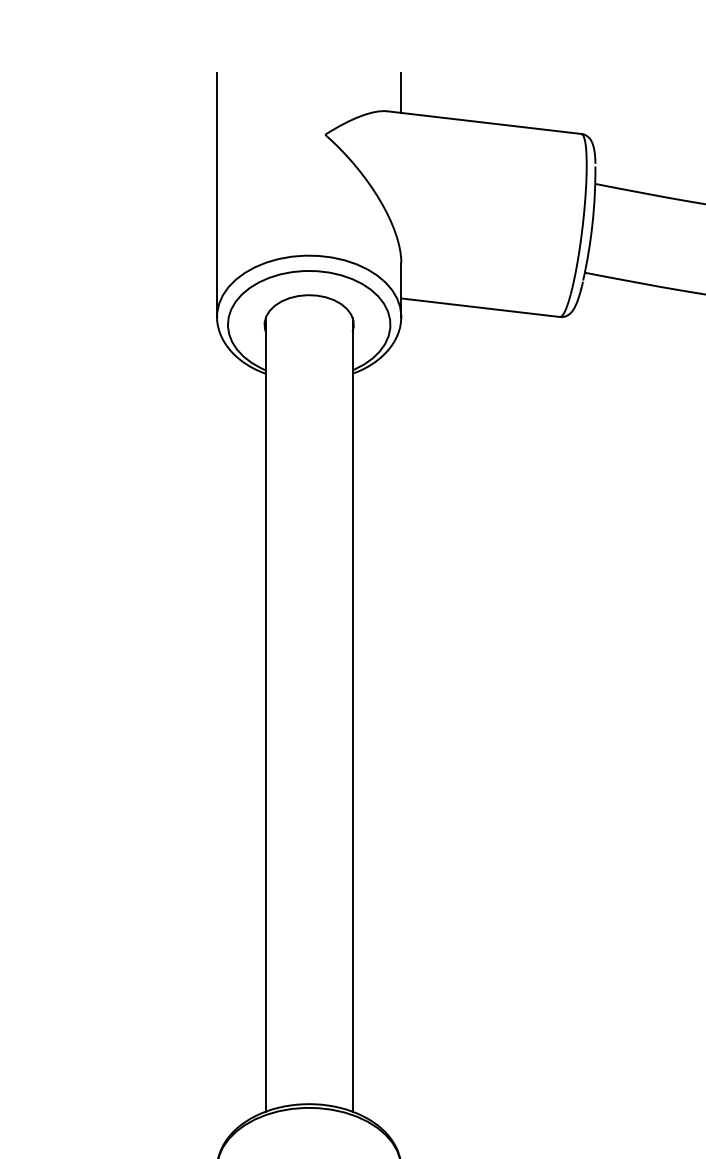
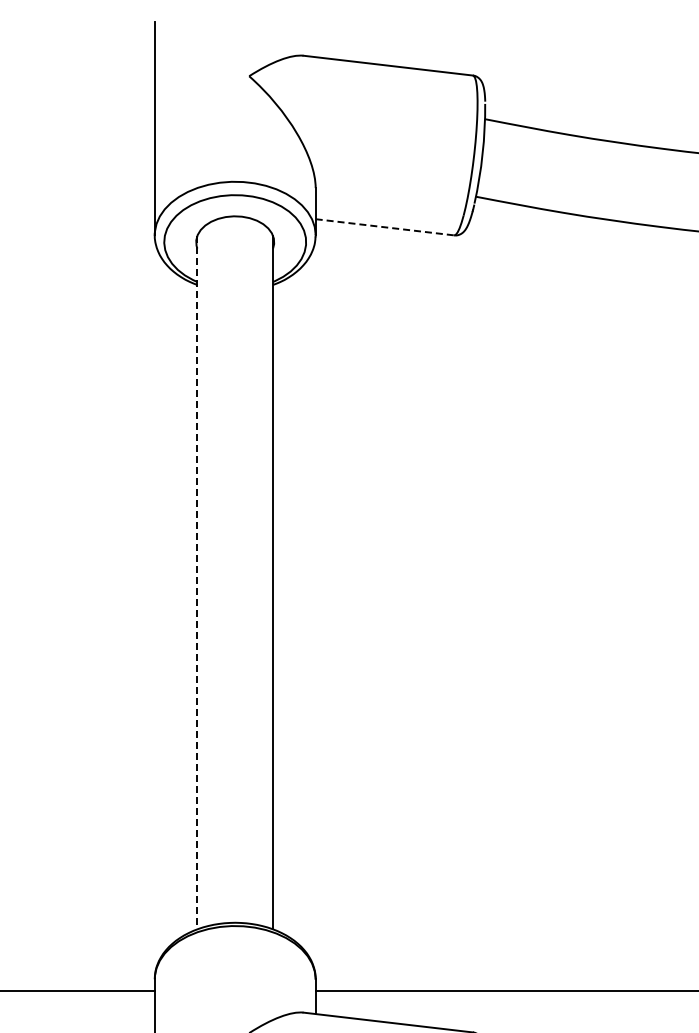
line: (401, 92) -> (315, 39), removed
line: (480, 307) -> (384, 227), solid -> dashed
line: (265, 714) -> (197, 582), solid -> dashed

